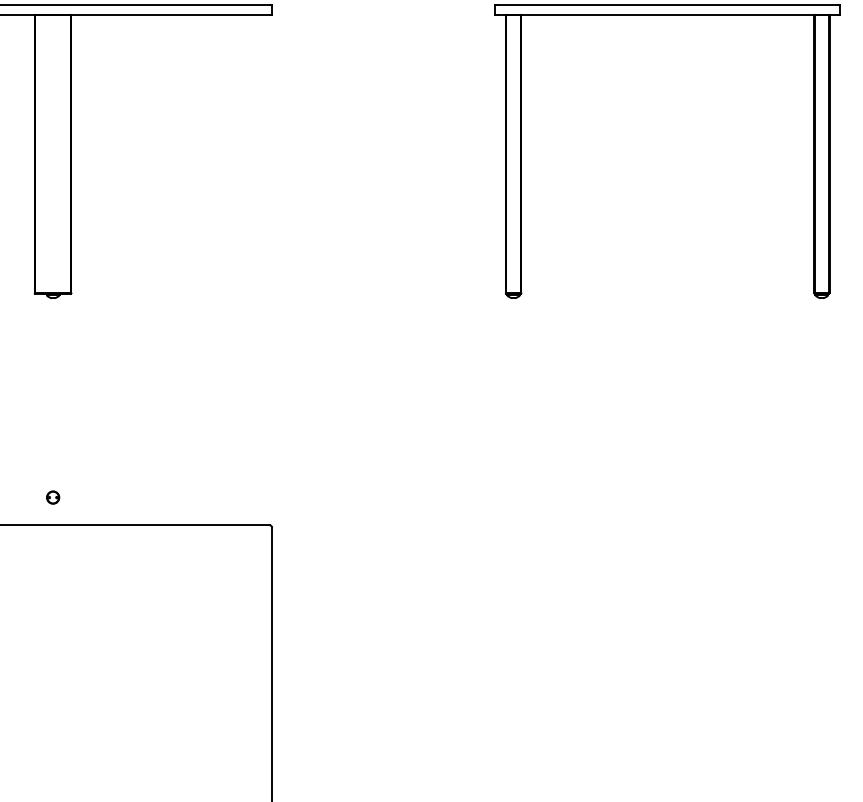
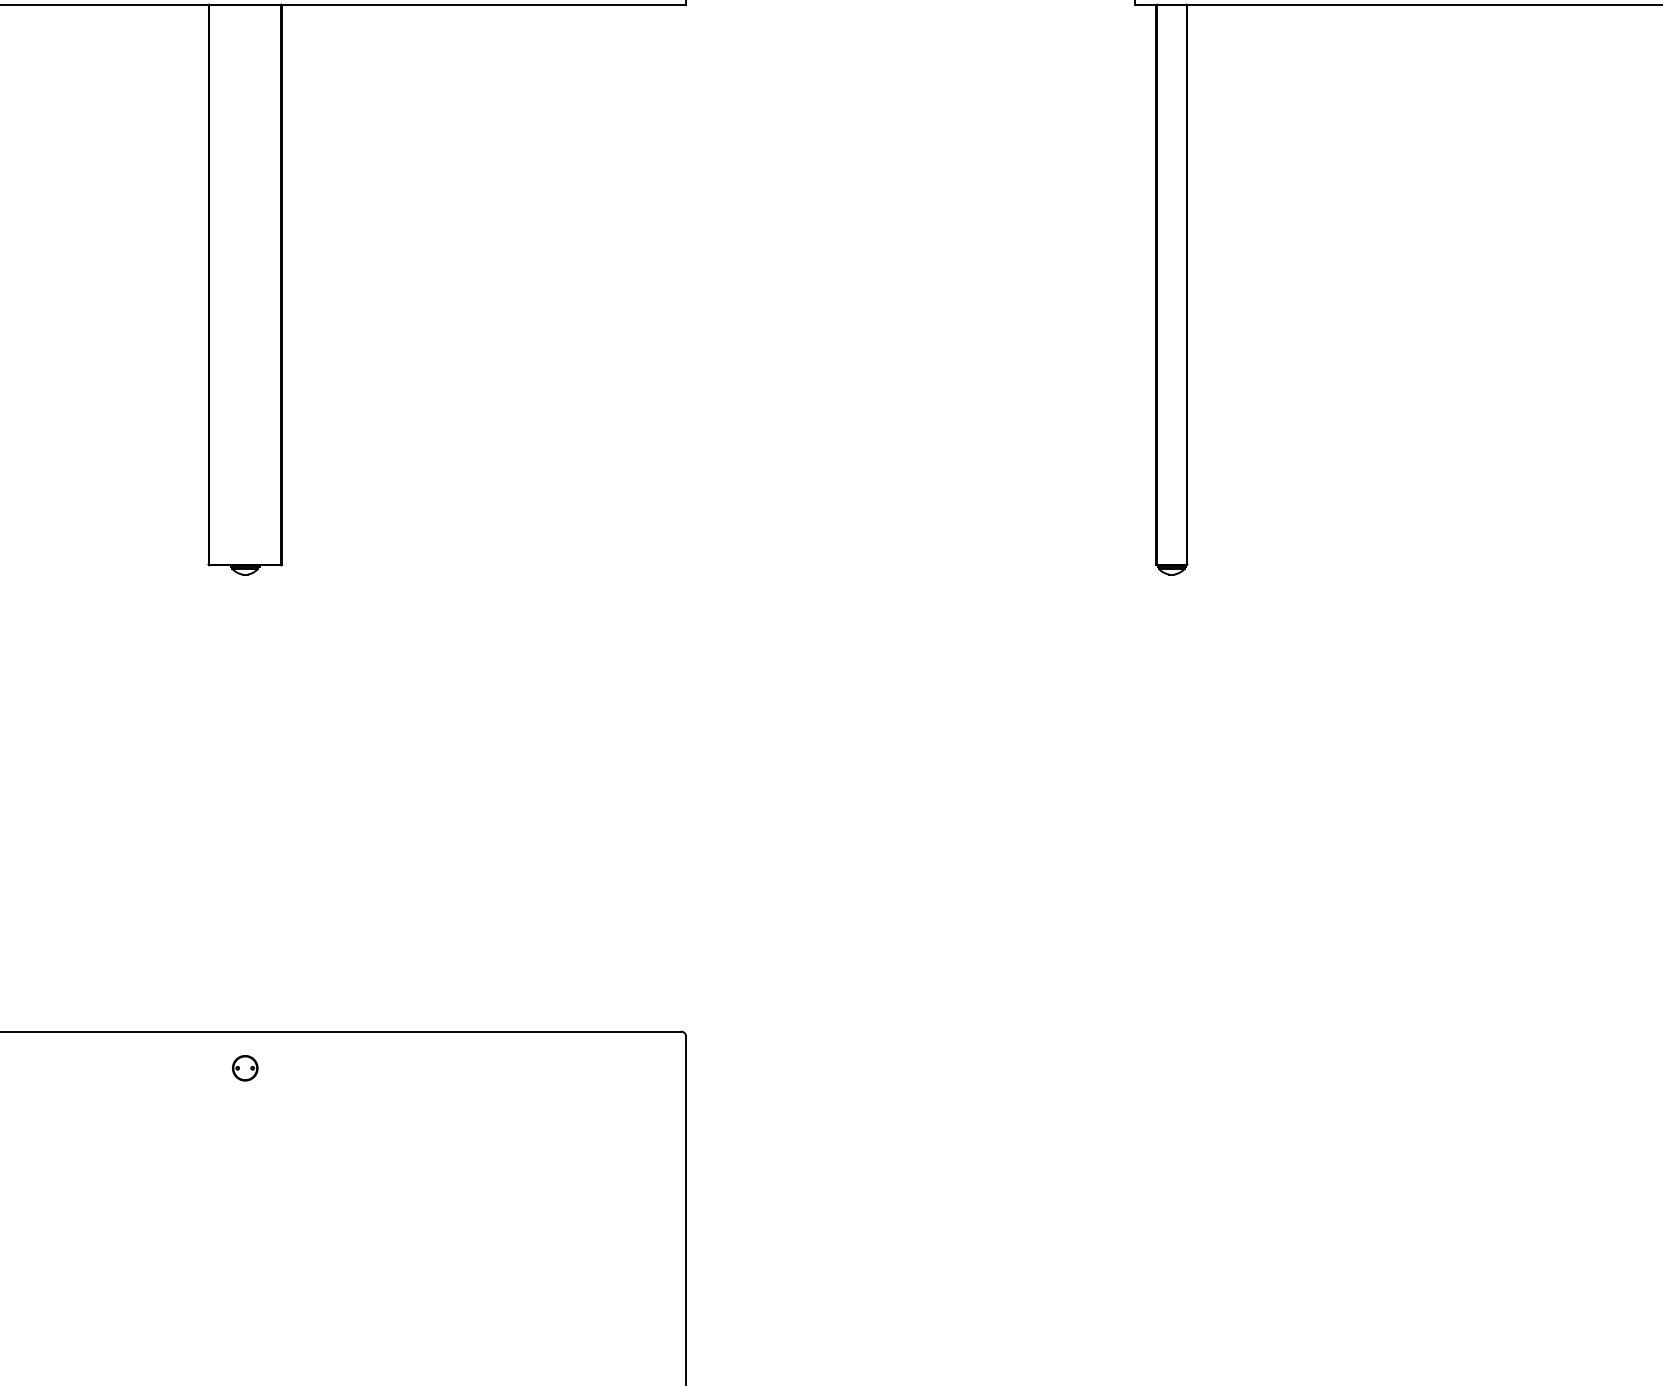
part: (53, 497) -> (245, 1068), moved

